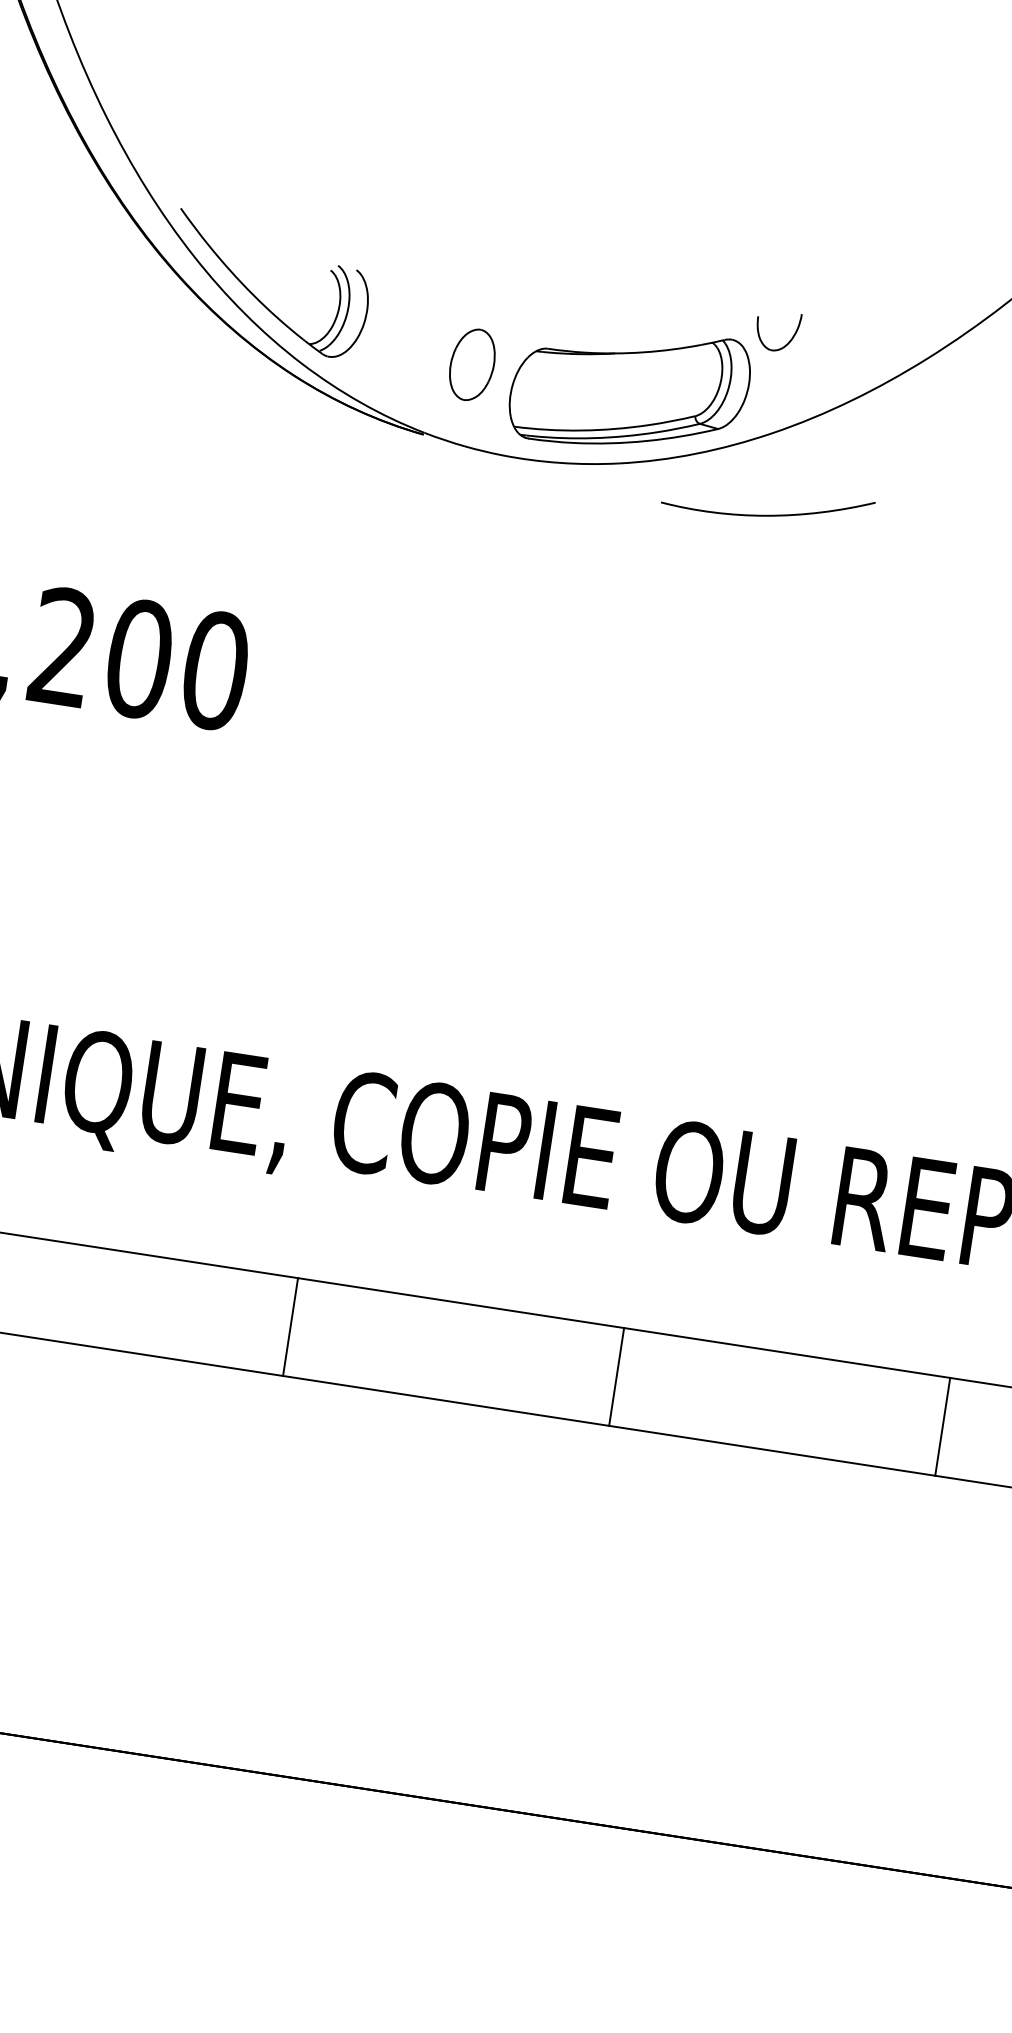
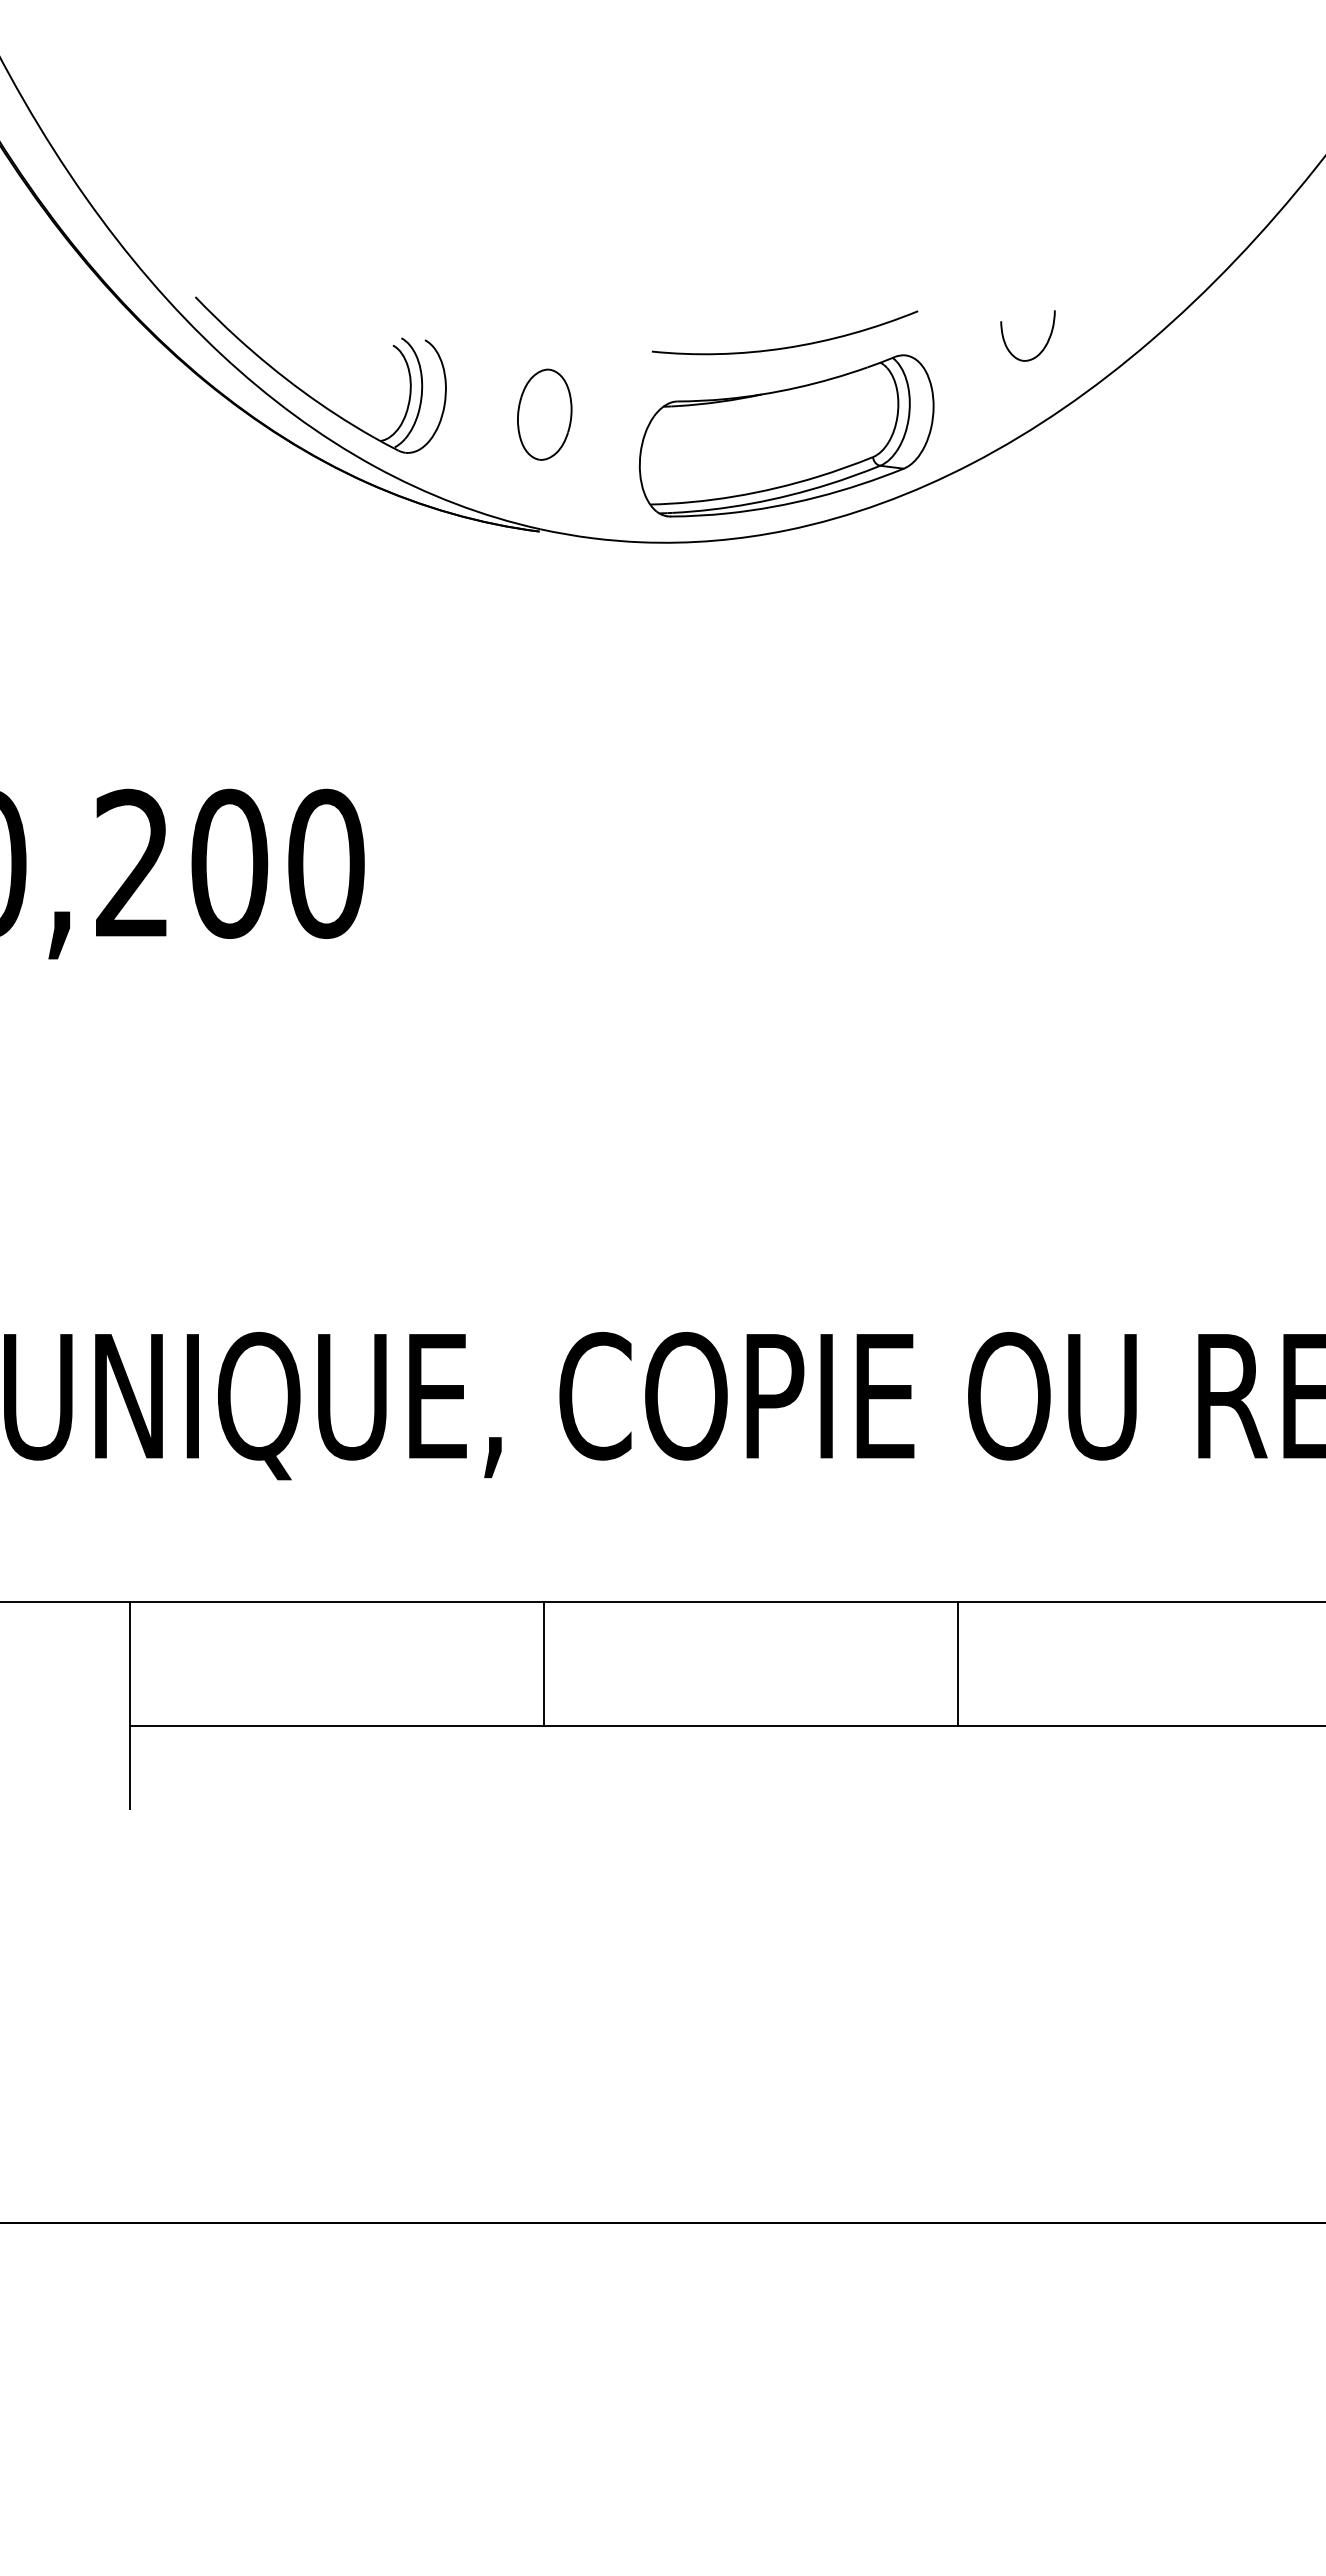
part: (788, 342) -> (1043, 347), moved
part: (472, 364) -> (544, 414), moved
curve: (768, 514) -> (787, 346), moved

